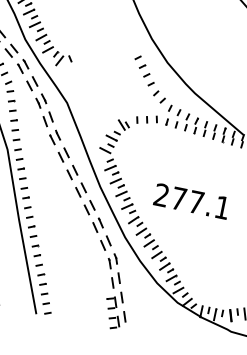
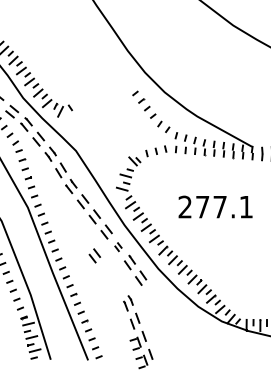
text: (191, 200) -> (215, 206), moved
part: (89, 206) -> (118, 246), size x0.6
part: (64, 210) -> (94, 255), added
part: (117, 292) -> (138, 332), moved

